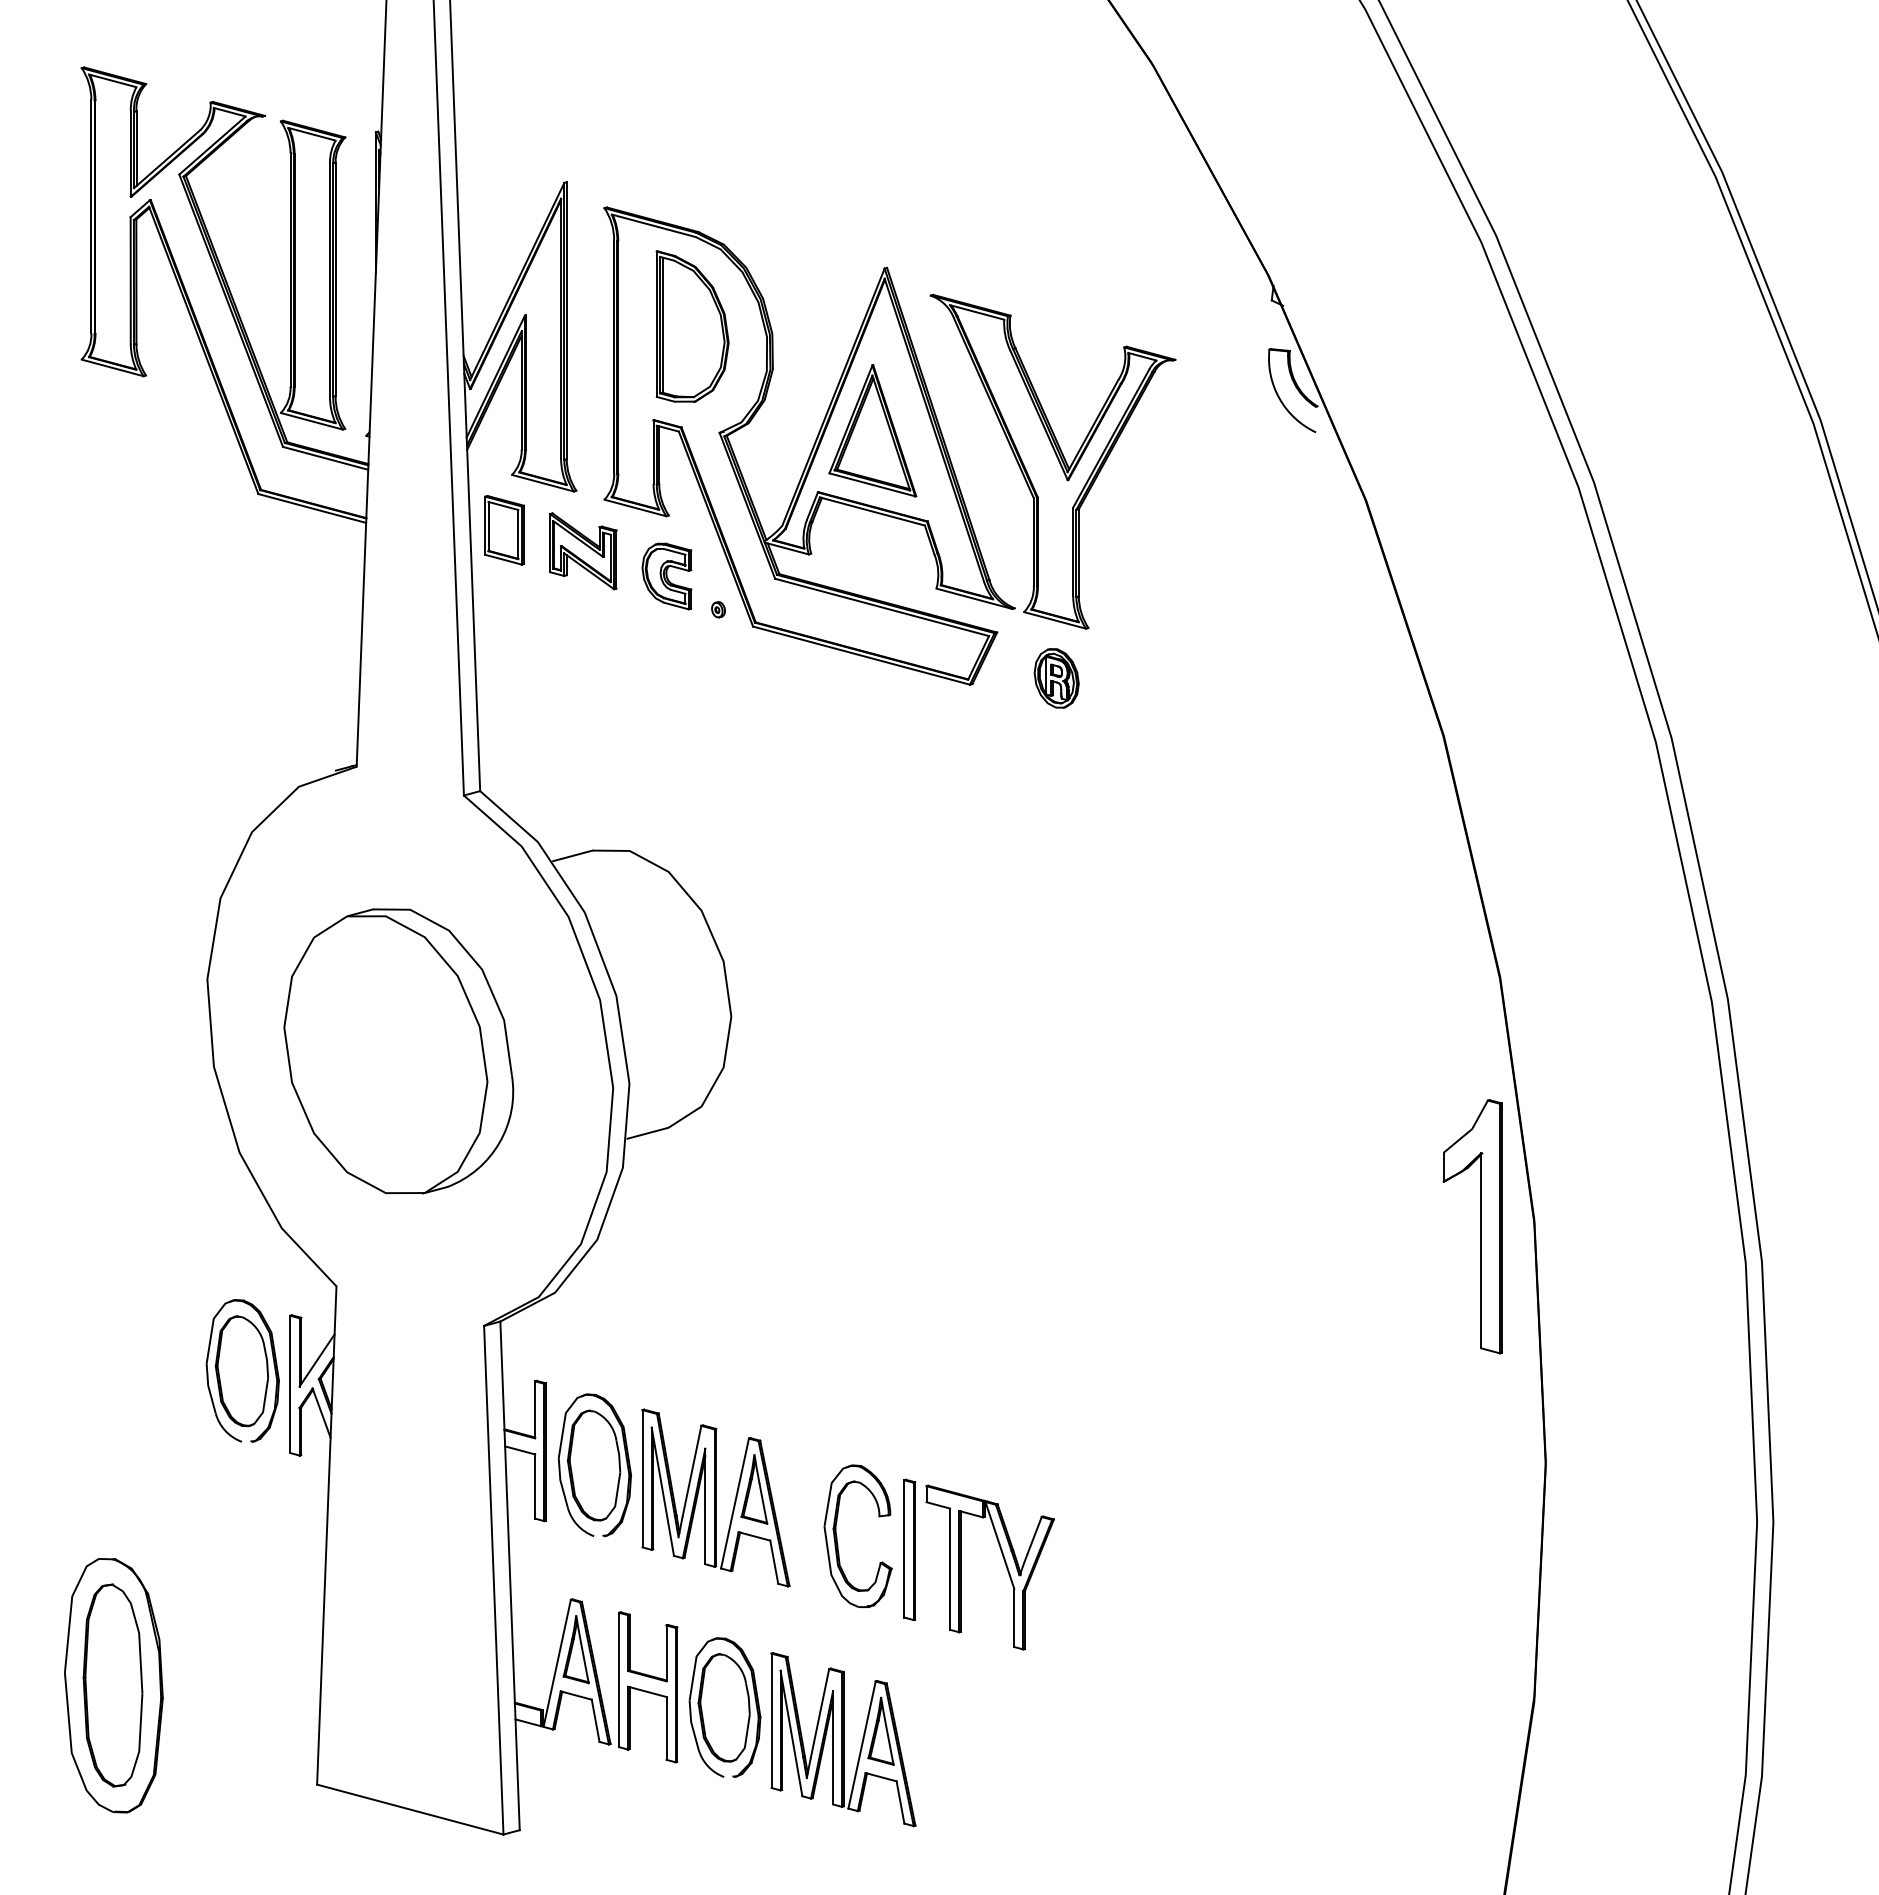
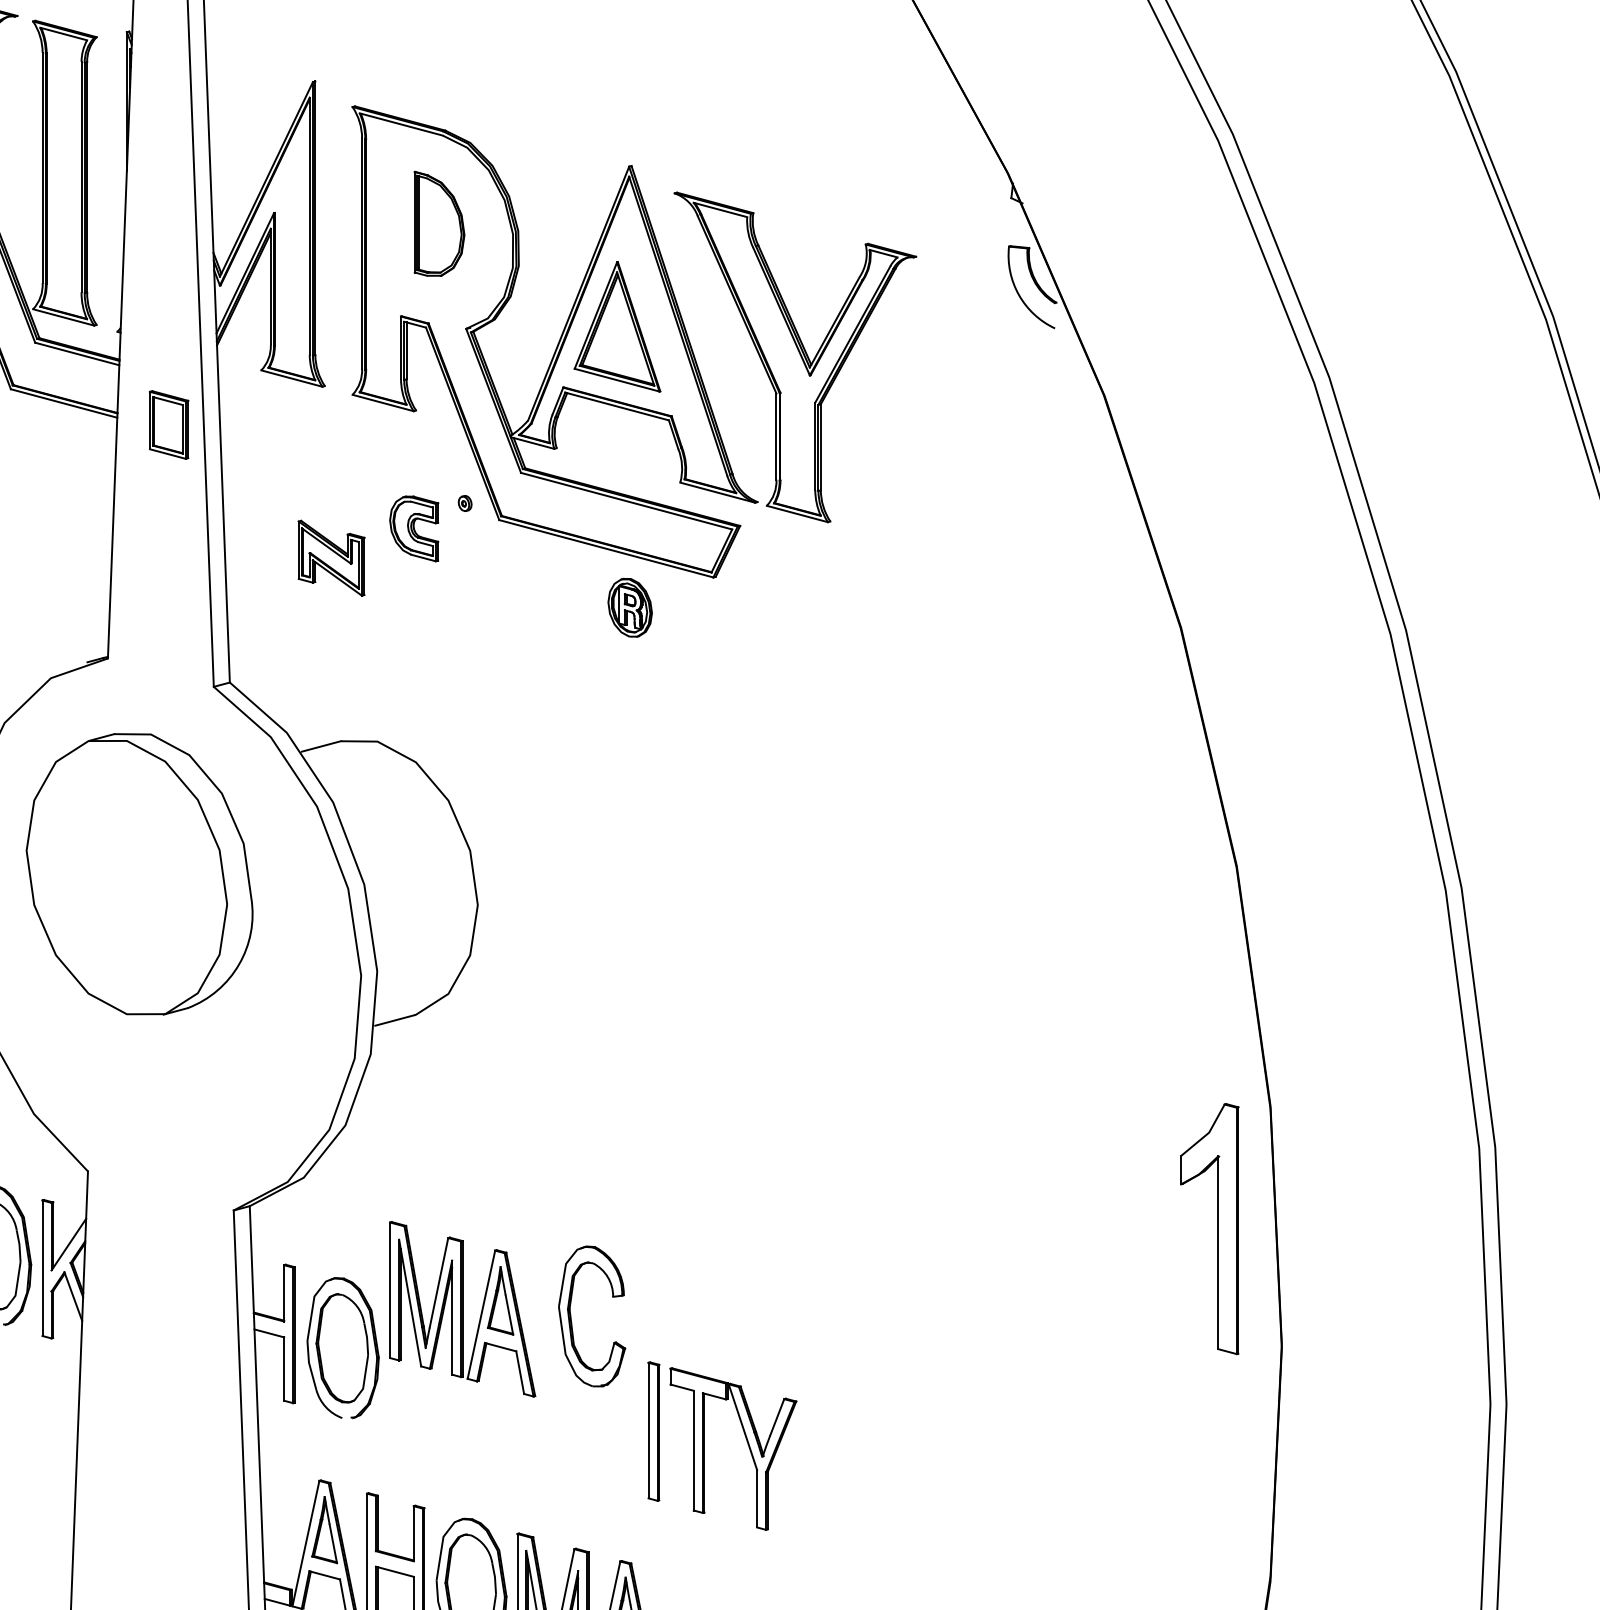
part: (692, 326) -> (439, 223), size x0.7
part: (504, 530) -> (168, 425), moved
part: (583, 551) -> (331, 558), moved
part: (666, 576) -> (413, 528), moved
part: (1056, 678) -> (629, 607), moved
part: (398, 1051) -> (139, 874), moved
part: (1480, 1226) -> (1217, 1228), moved
part: (715, 1497) -> (462, 1308), moved
part: (837, 1536) -> (571, 1316), moved

